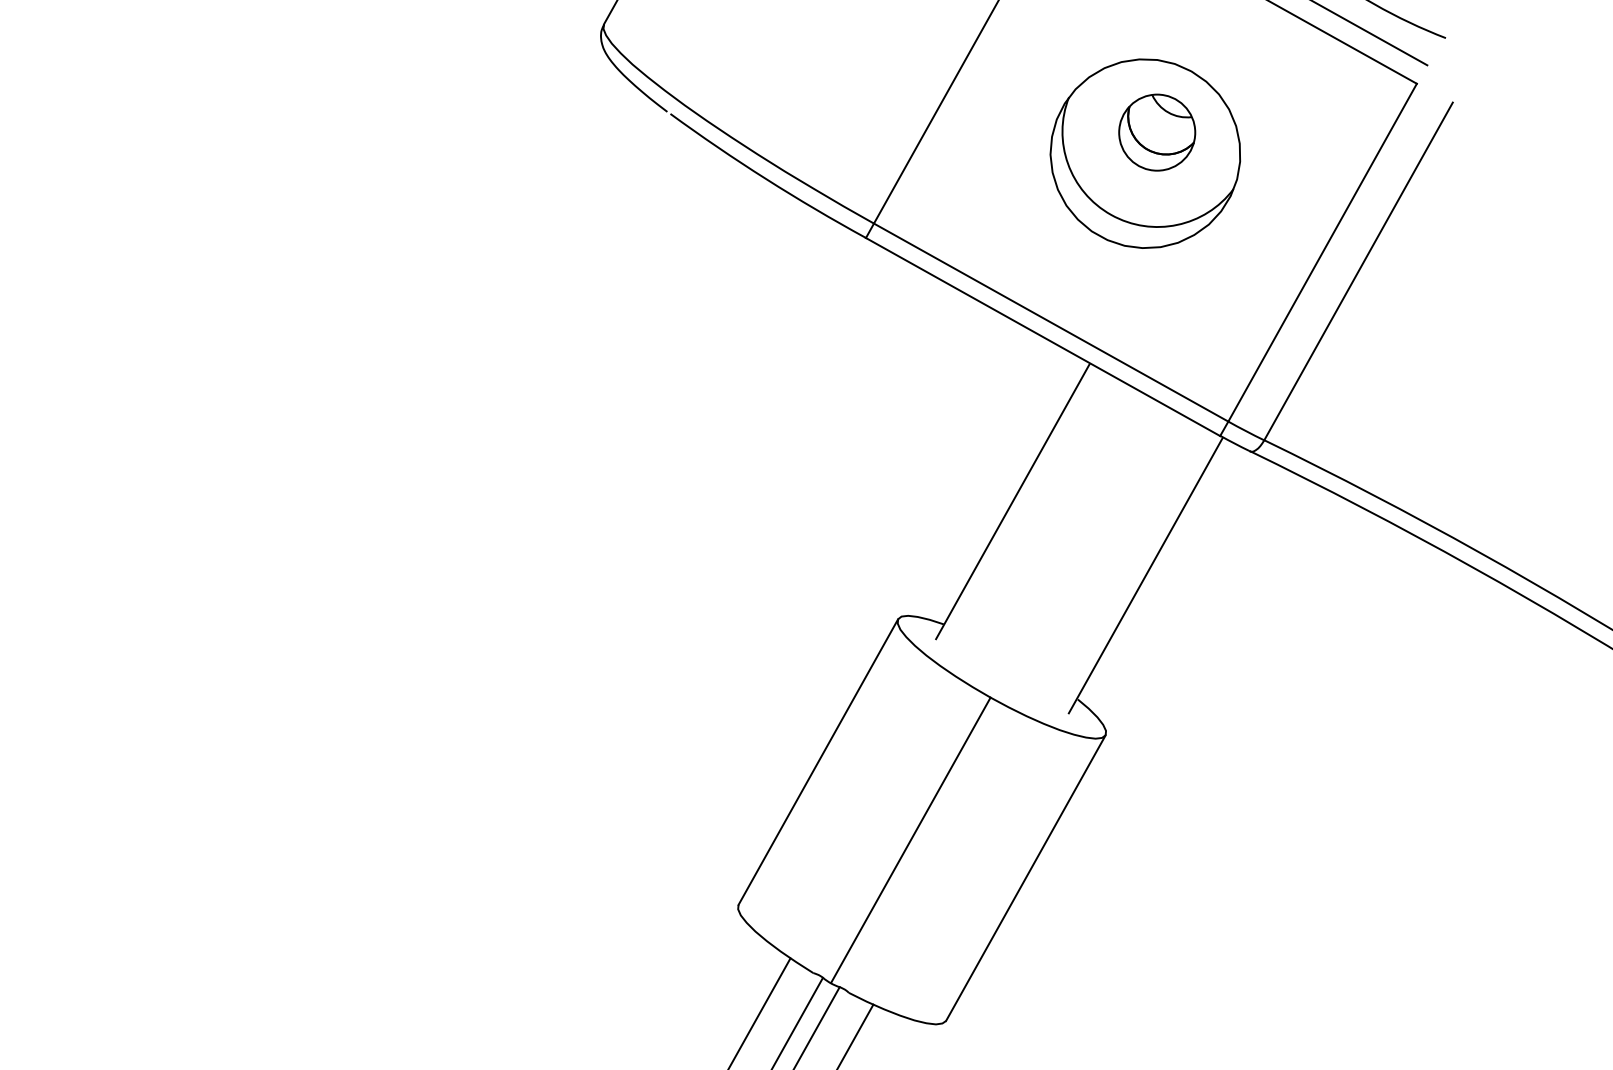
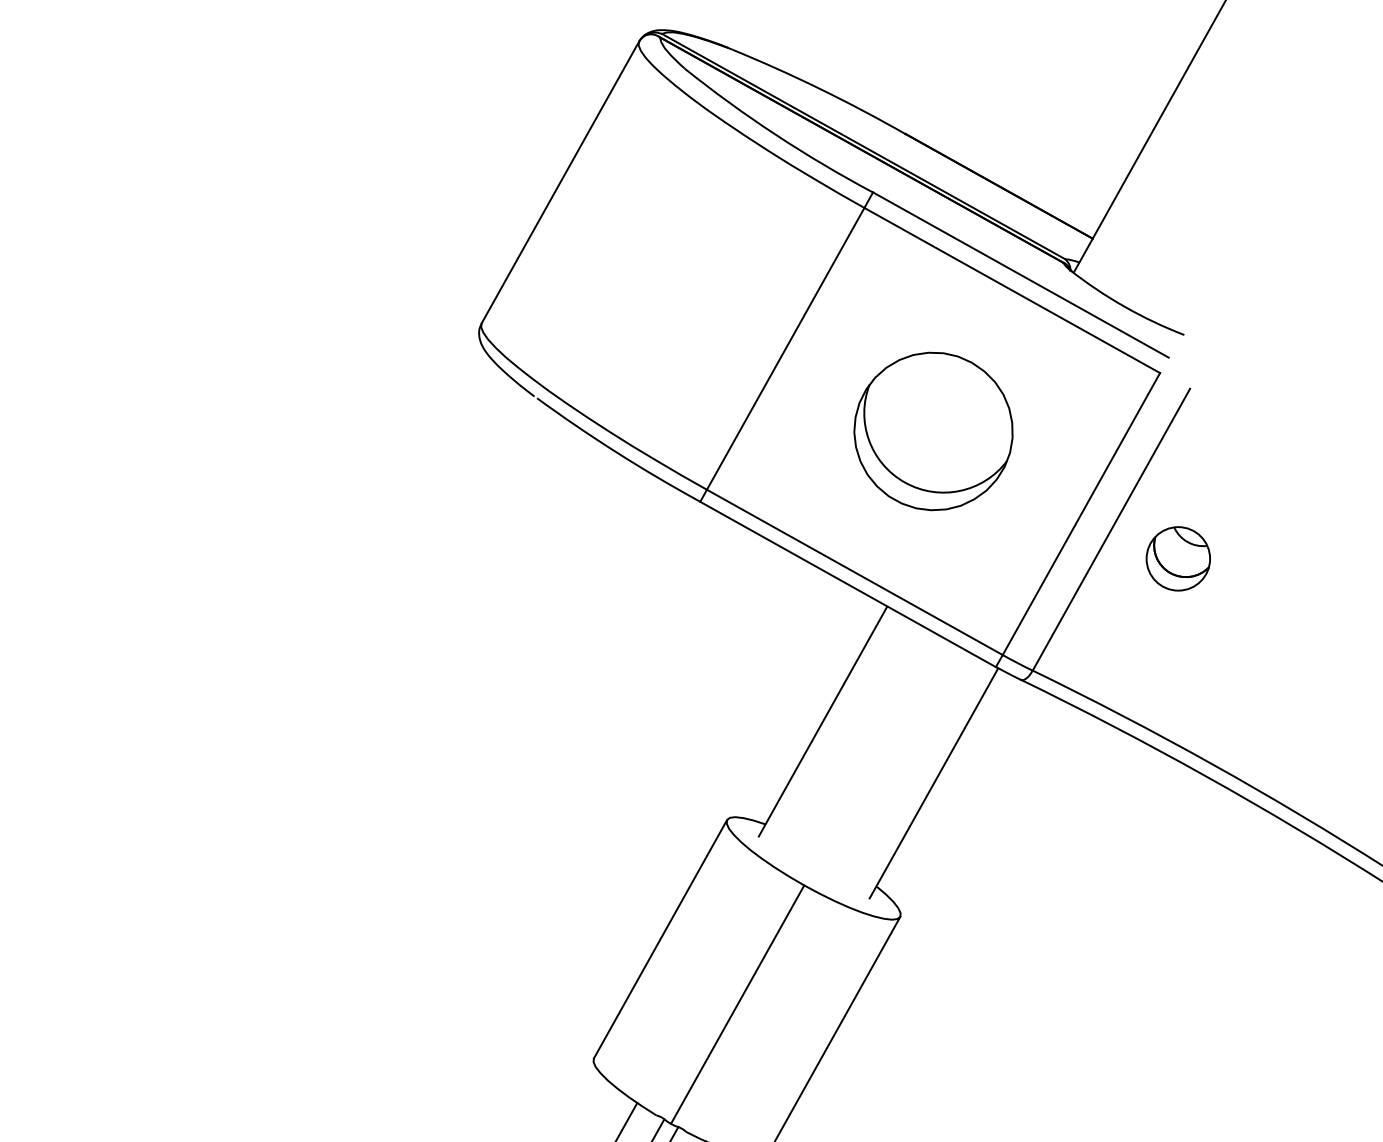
part: (1156, 132) -> (1177, 558), moved

